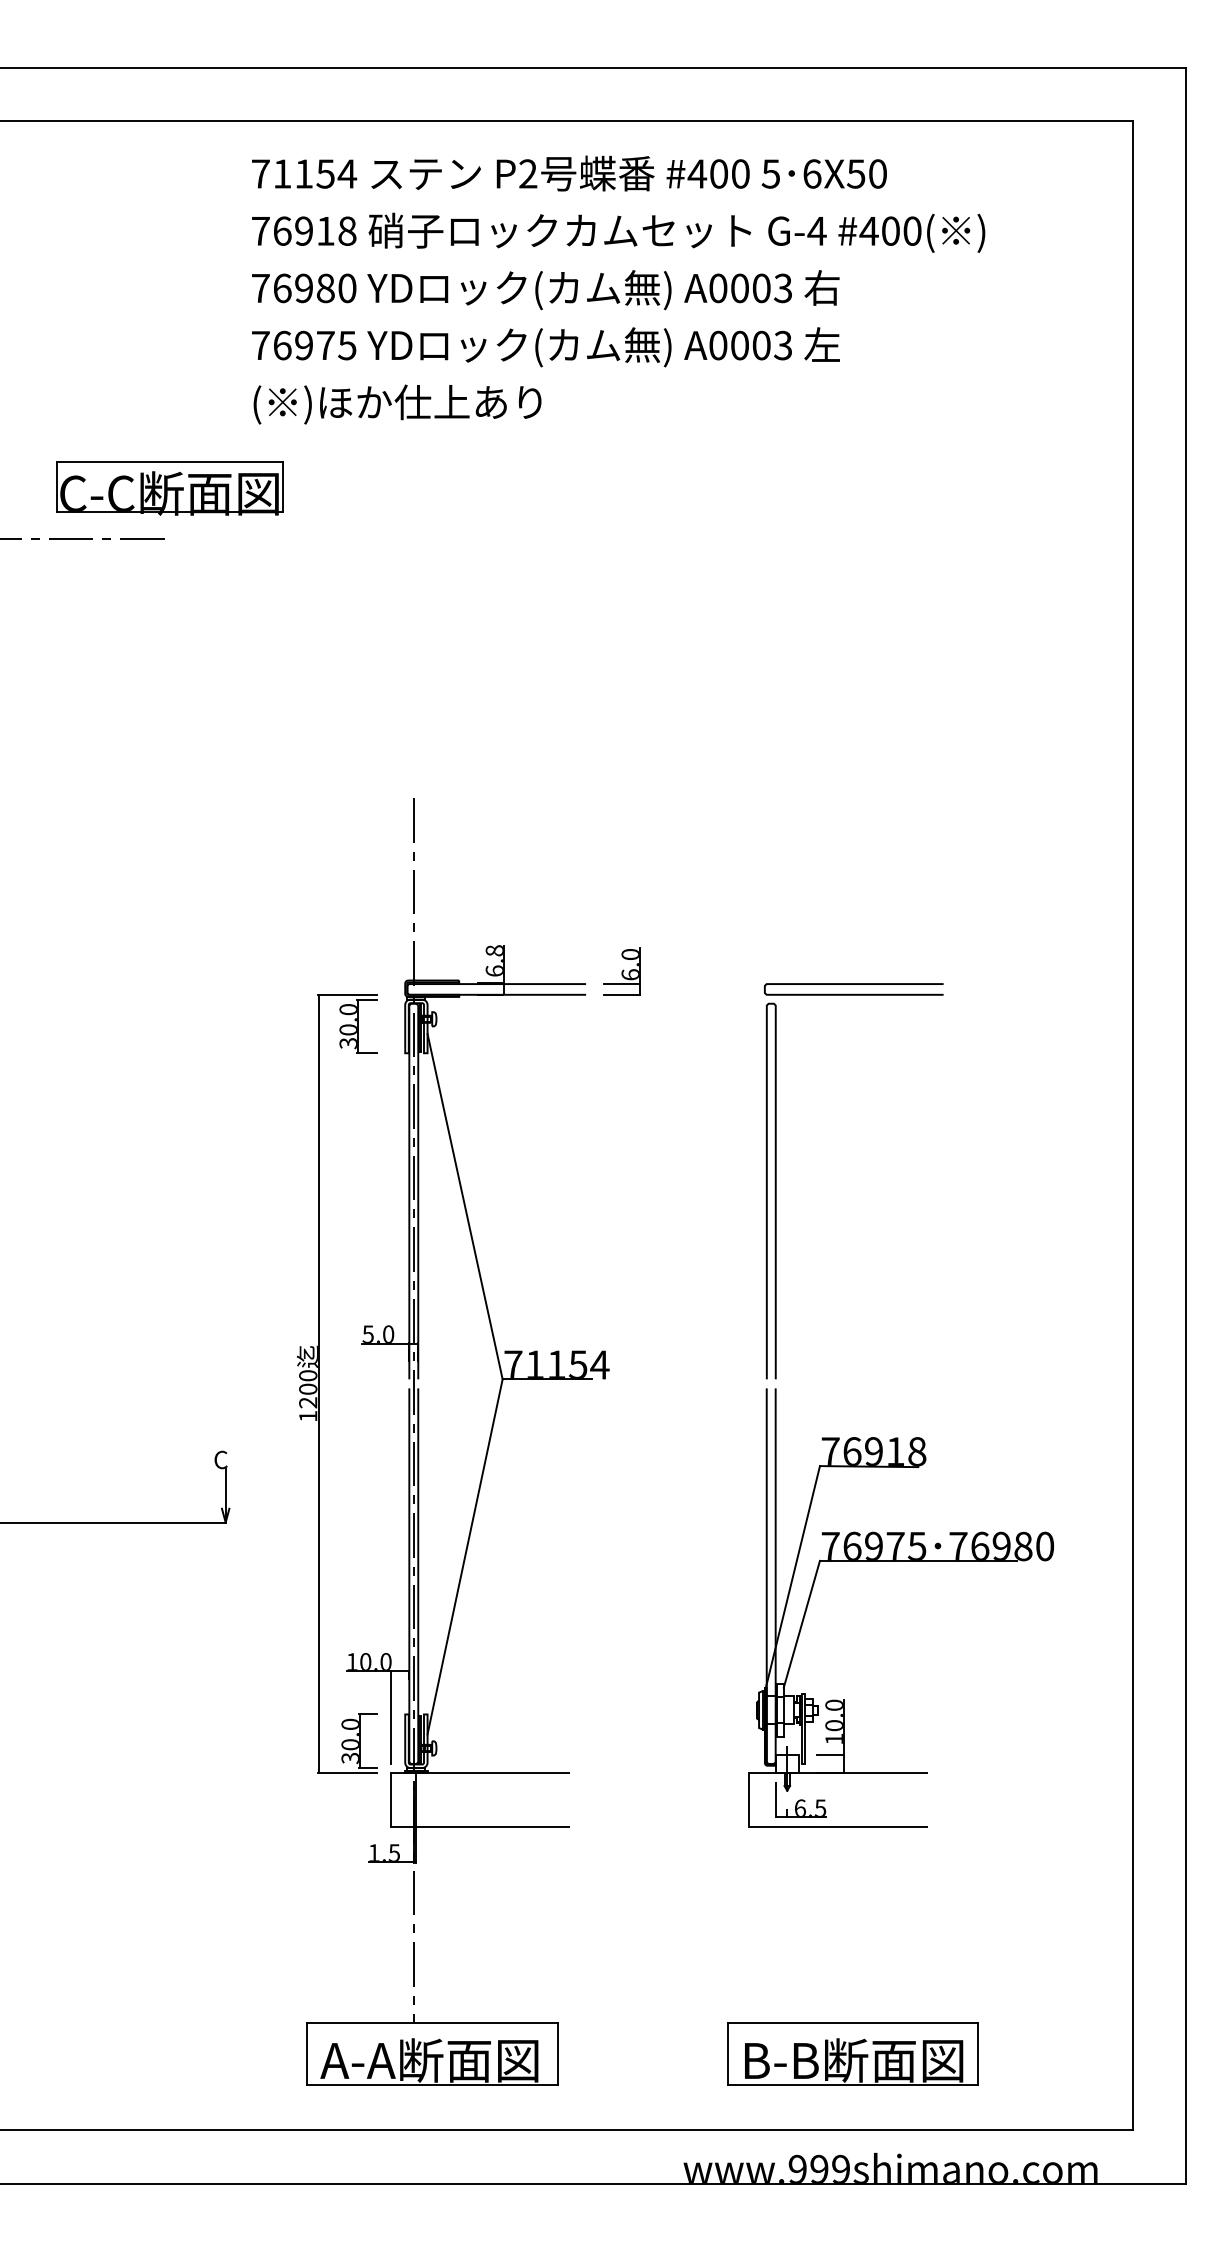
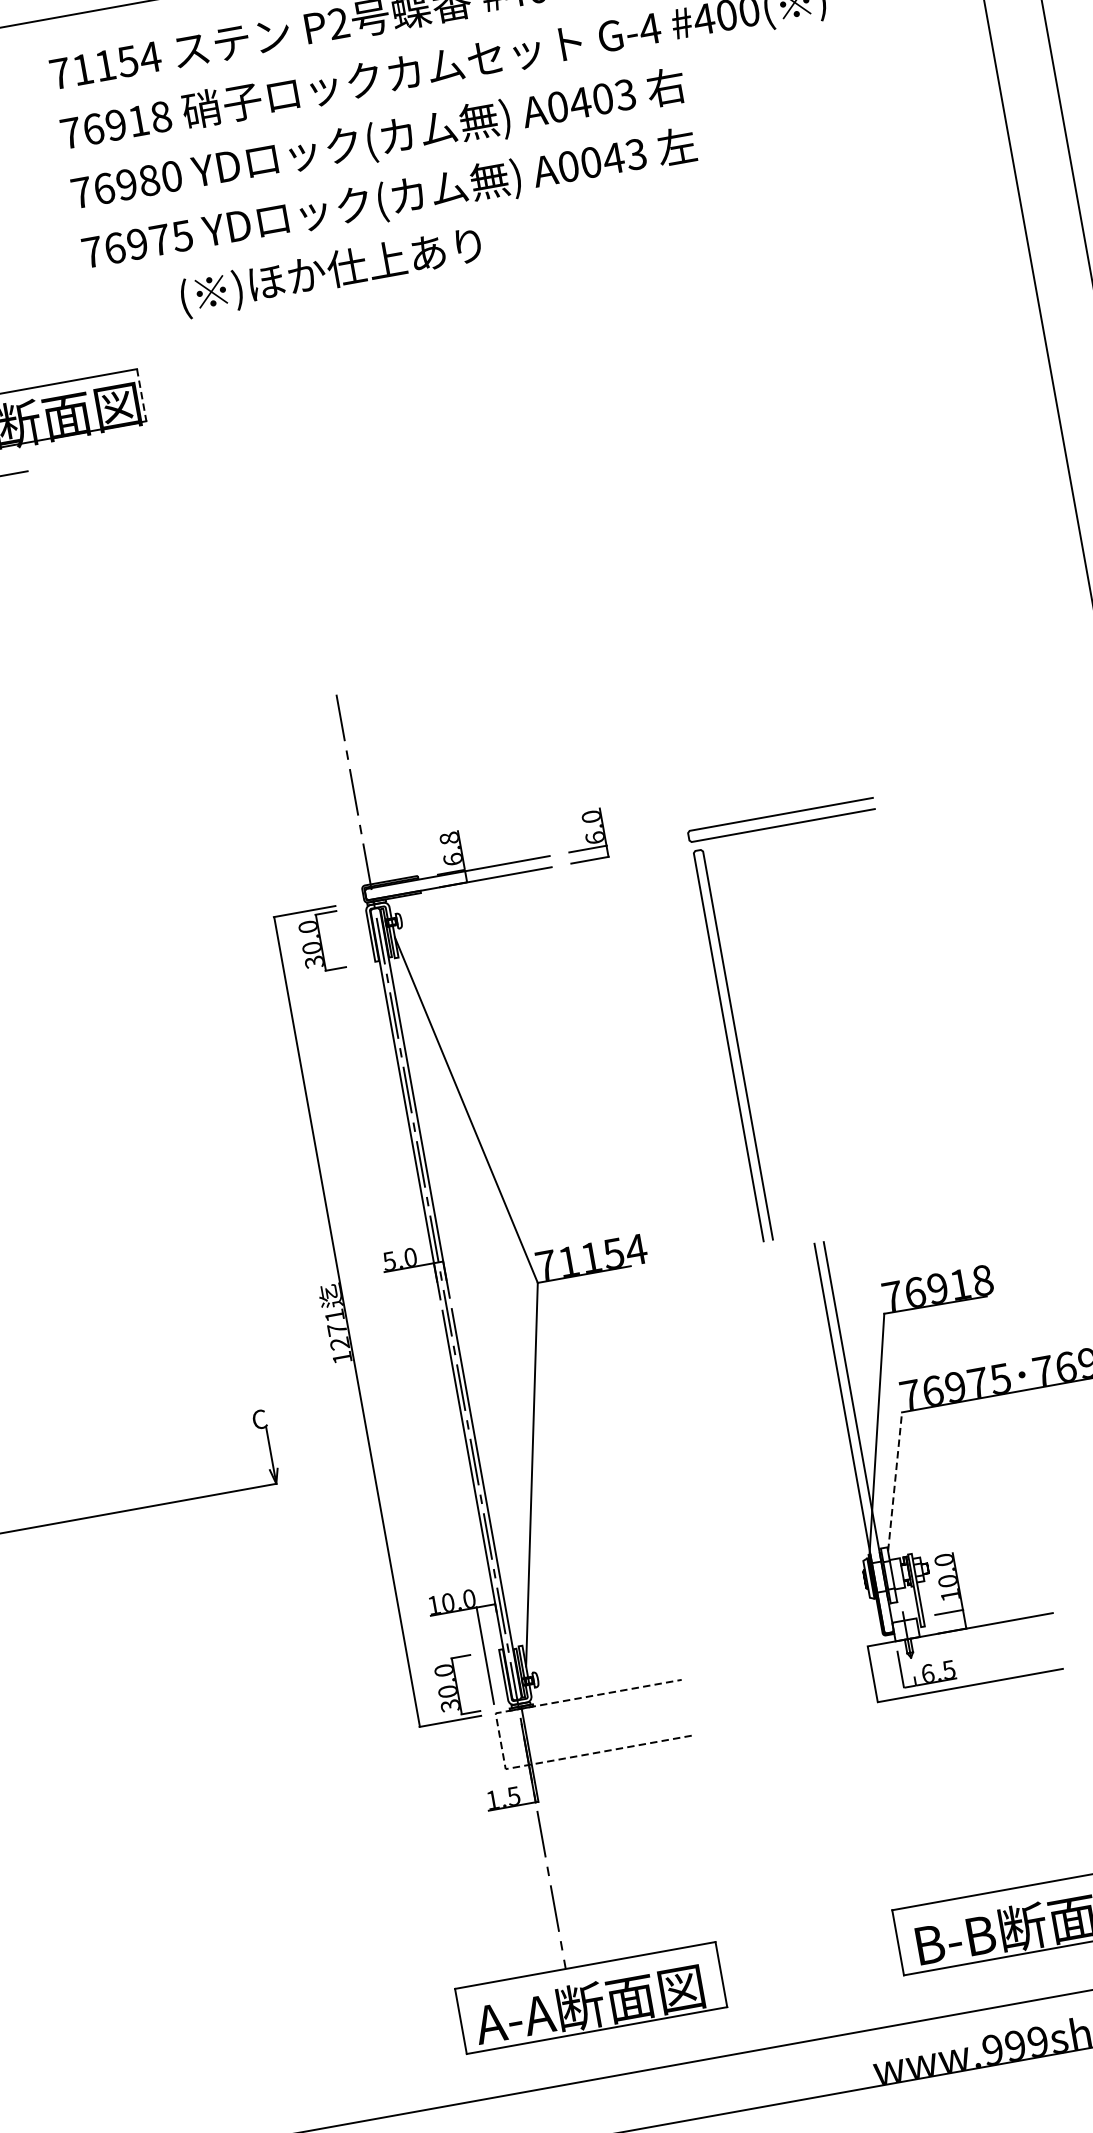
text: (739, 288) -> (580, 103), A0003 -> A0403
text: (761, 345) -> (613, 158), A0003 -> A0043
text: (397, 404) -> (331, 272), moved
line: (282, 487) -> (141, 395), solid -> dashed
part: (776, 1181) -> (736, 1034), moved
text: (308, 1382) -> (336, 1322), 1200 -> 1271
line: (801, 1624) -> (894, 1482), solid -> dashed
line: (391, 1799) -> (500, 1741), solid -> dashed

